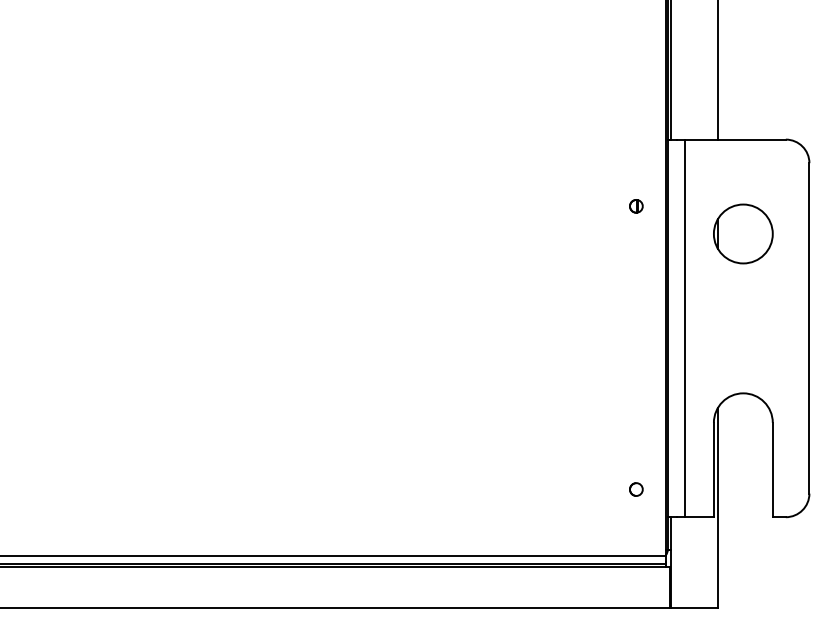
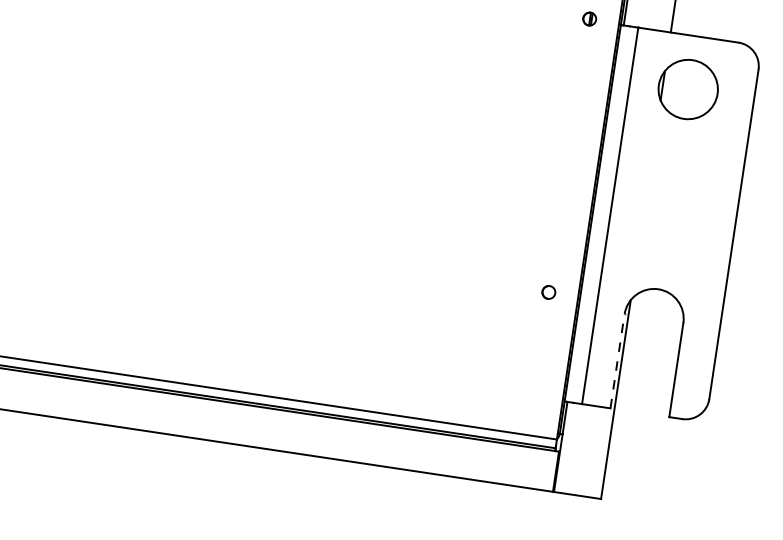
part: (636, 206) -> (589, 19), moved
part: (743, 233) -> (688, 89), moved
line: (713, 469) -> (617, 360), solid -> dashed
circle: (636, 489) -> (549, 292), moved

